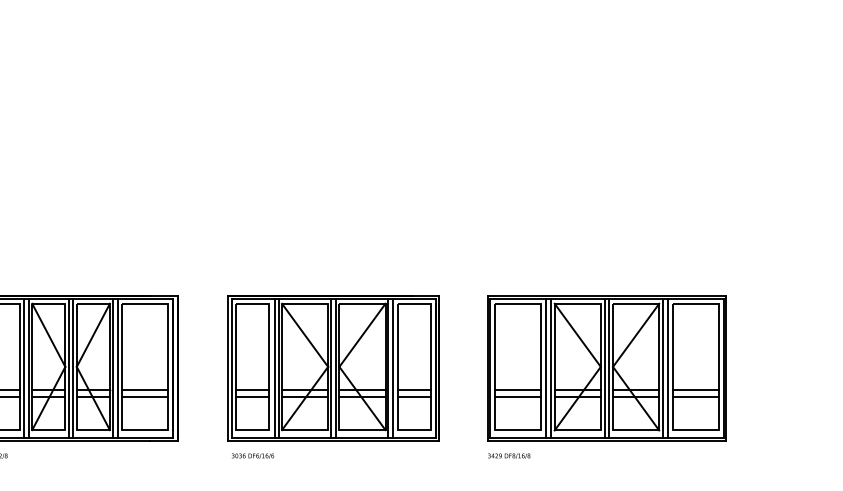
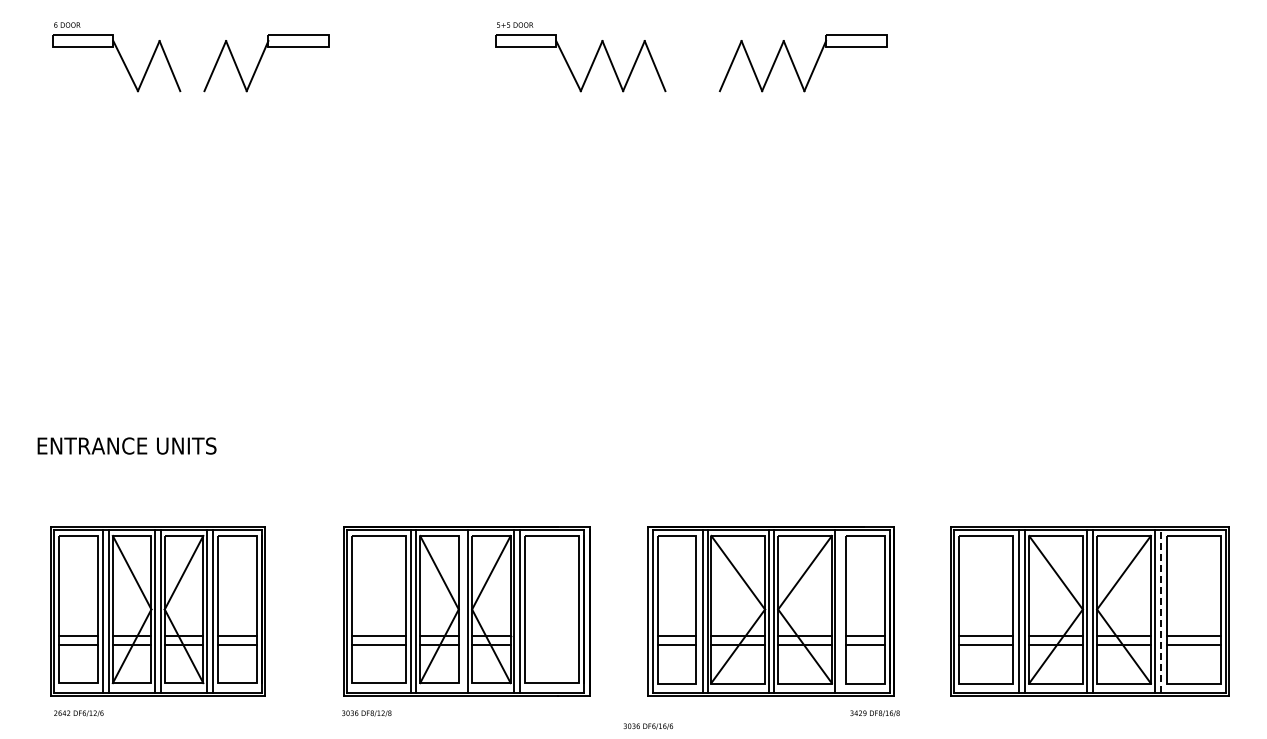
line: (68, 368) -> (462, 611), removed
line: (392, 368) -> (840, 611), removed
line: (667, 368) -> (1160, 611), solid -> dashed
line: (144, 390) -> (551, 636), removed
line: (144, 397) -> (551, 645), removed
text: (253, 456) -> (648, 726), moved
text: (508, 456) -> (874, 713), moved

